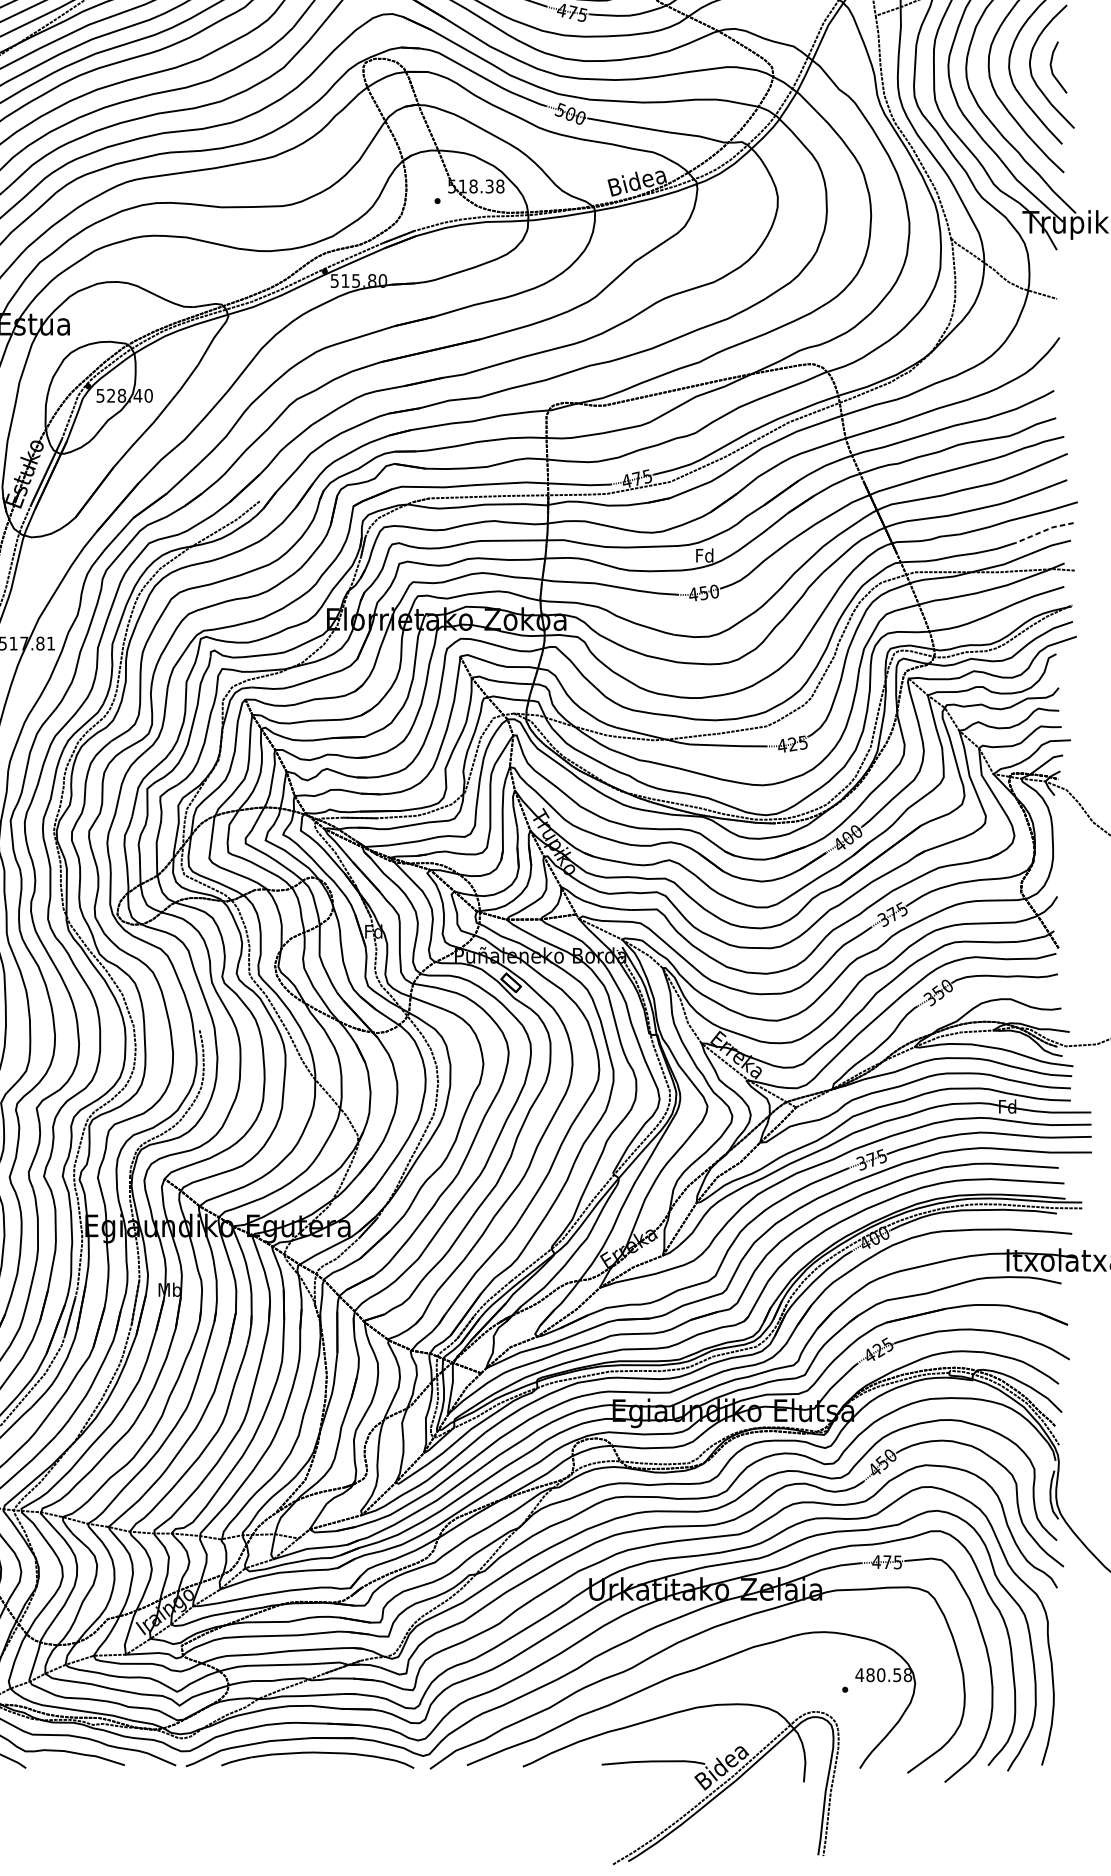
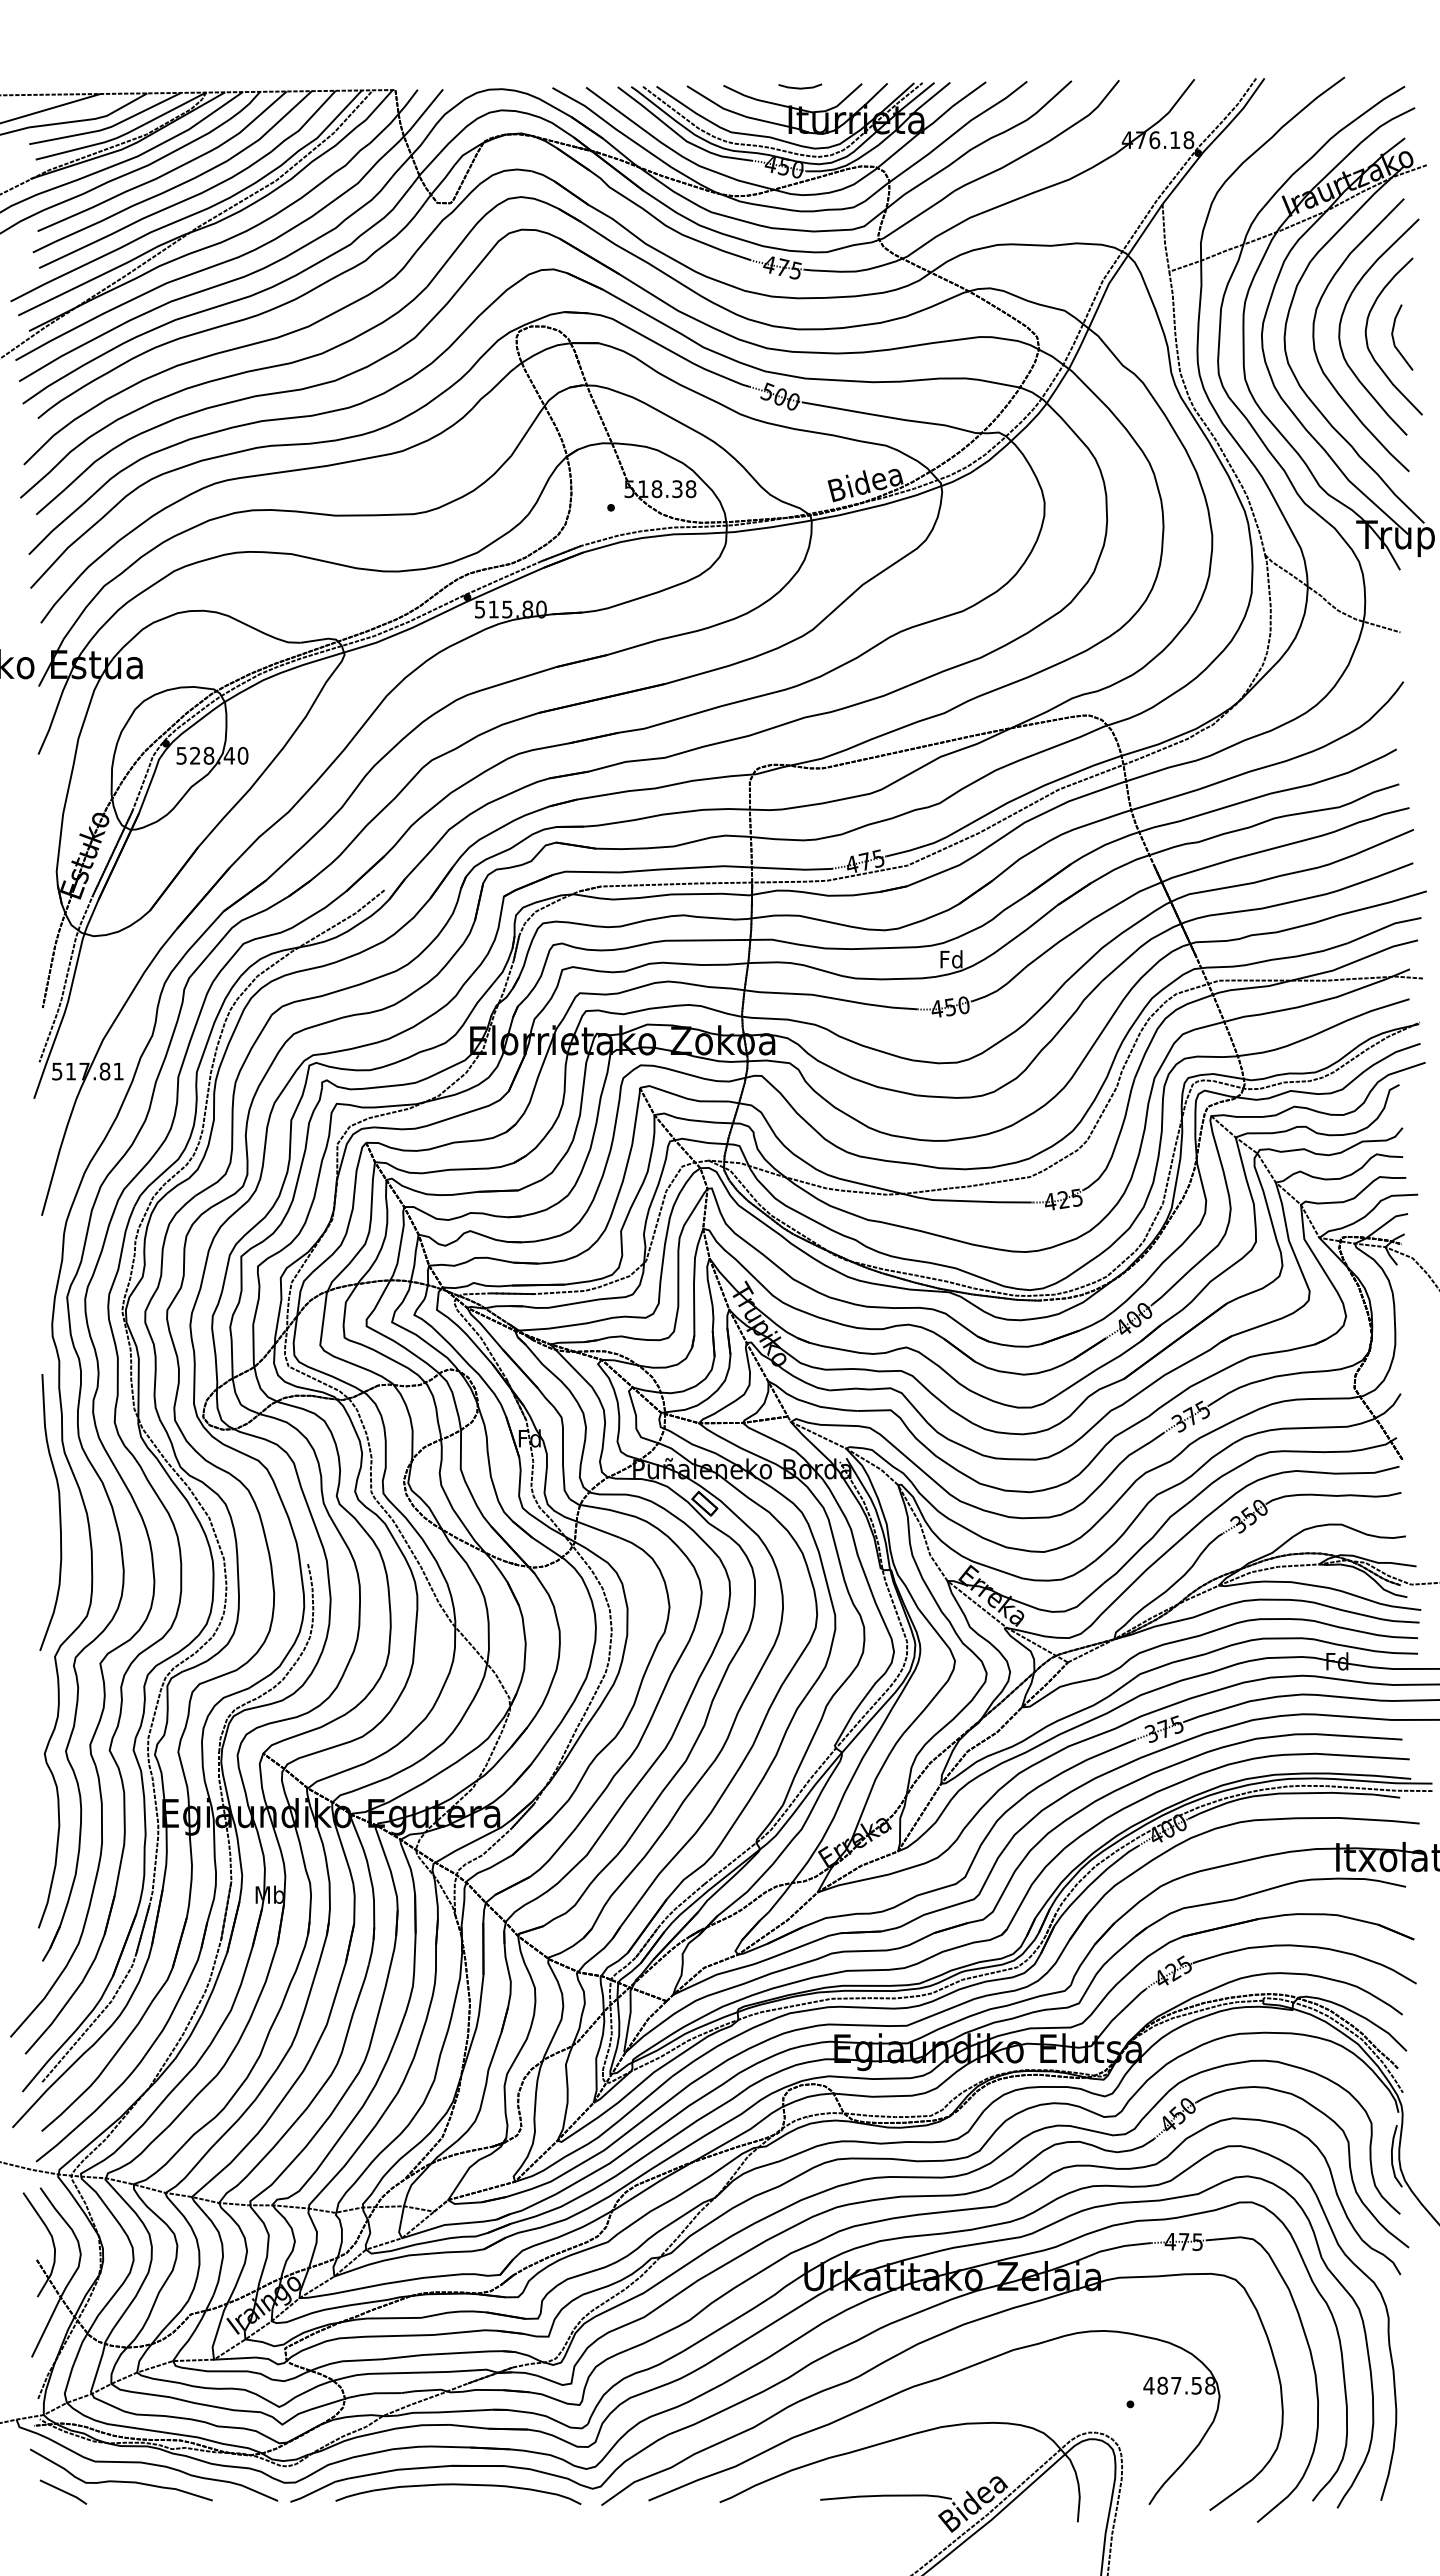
line: (1044, 530) -> (1384, 927), dashed -> solid
text: (881, 1674) -> (1176, 2385), 480.58 -> 487.58

